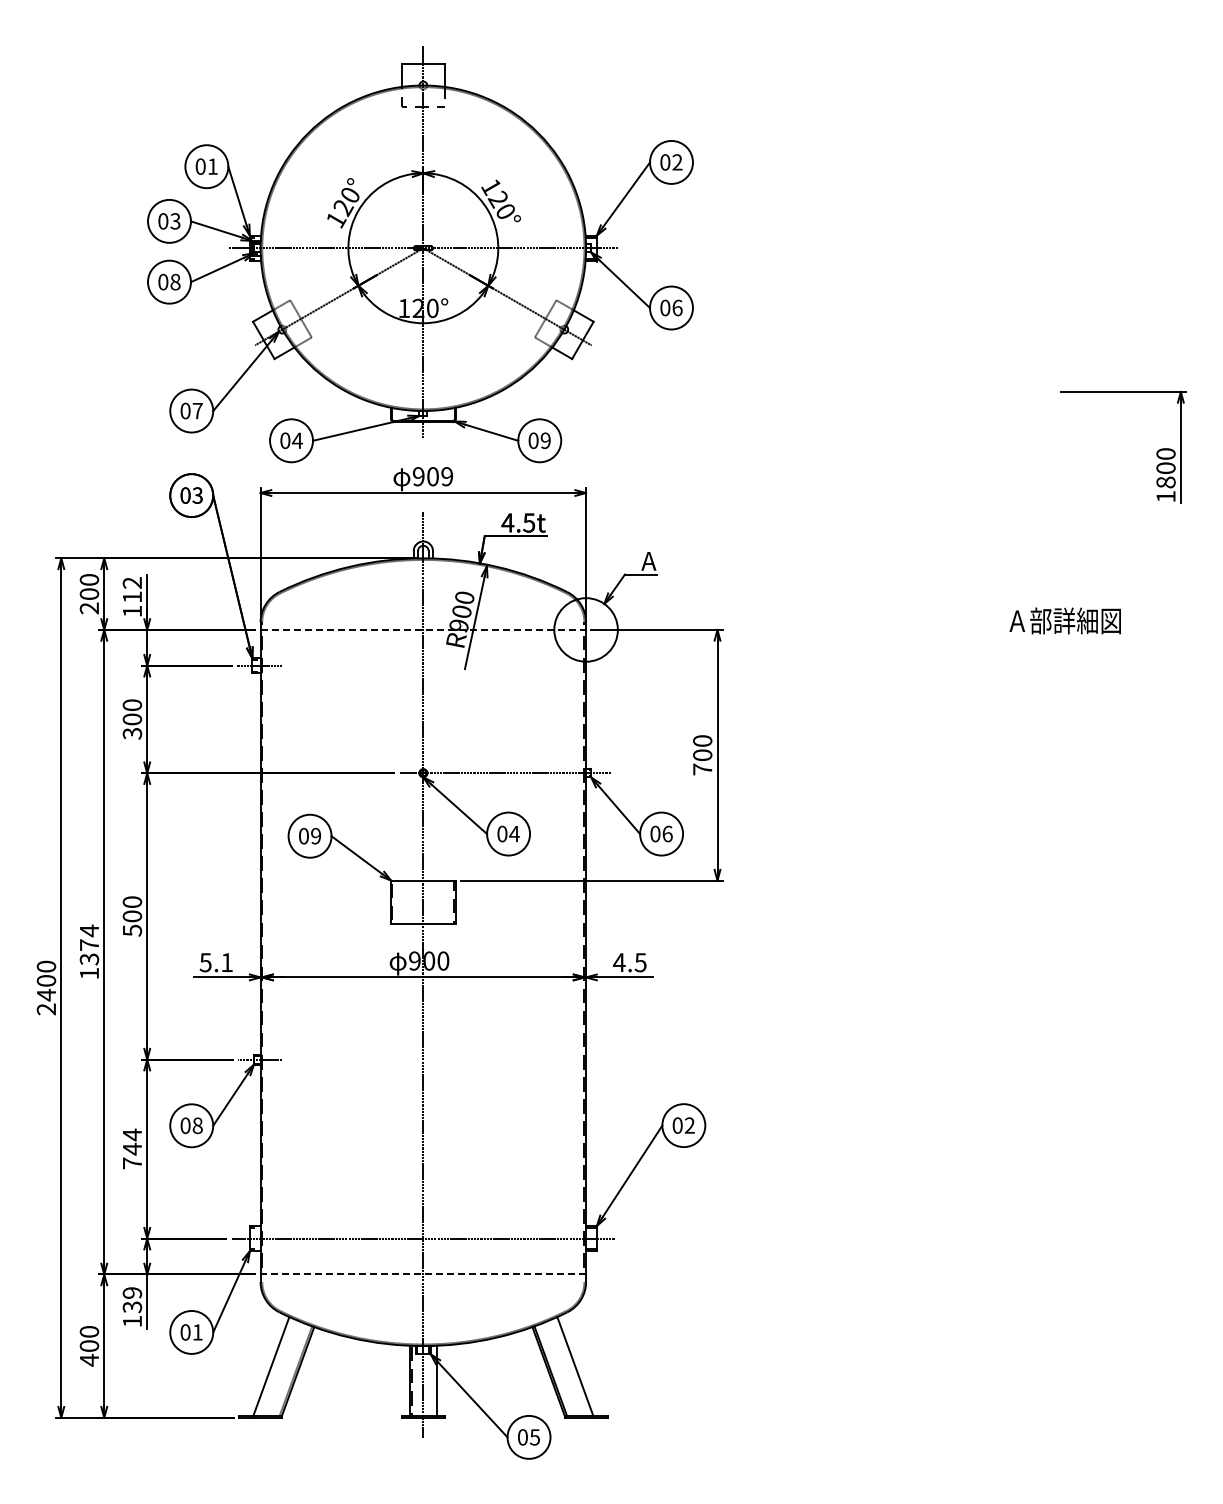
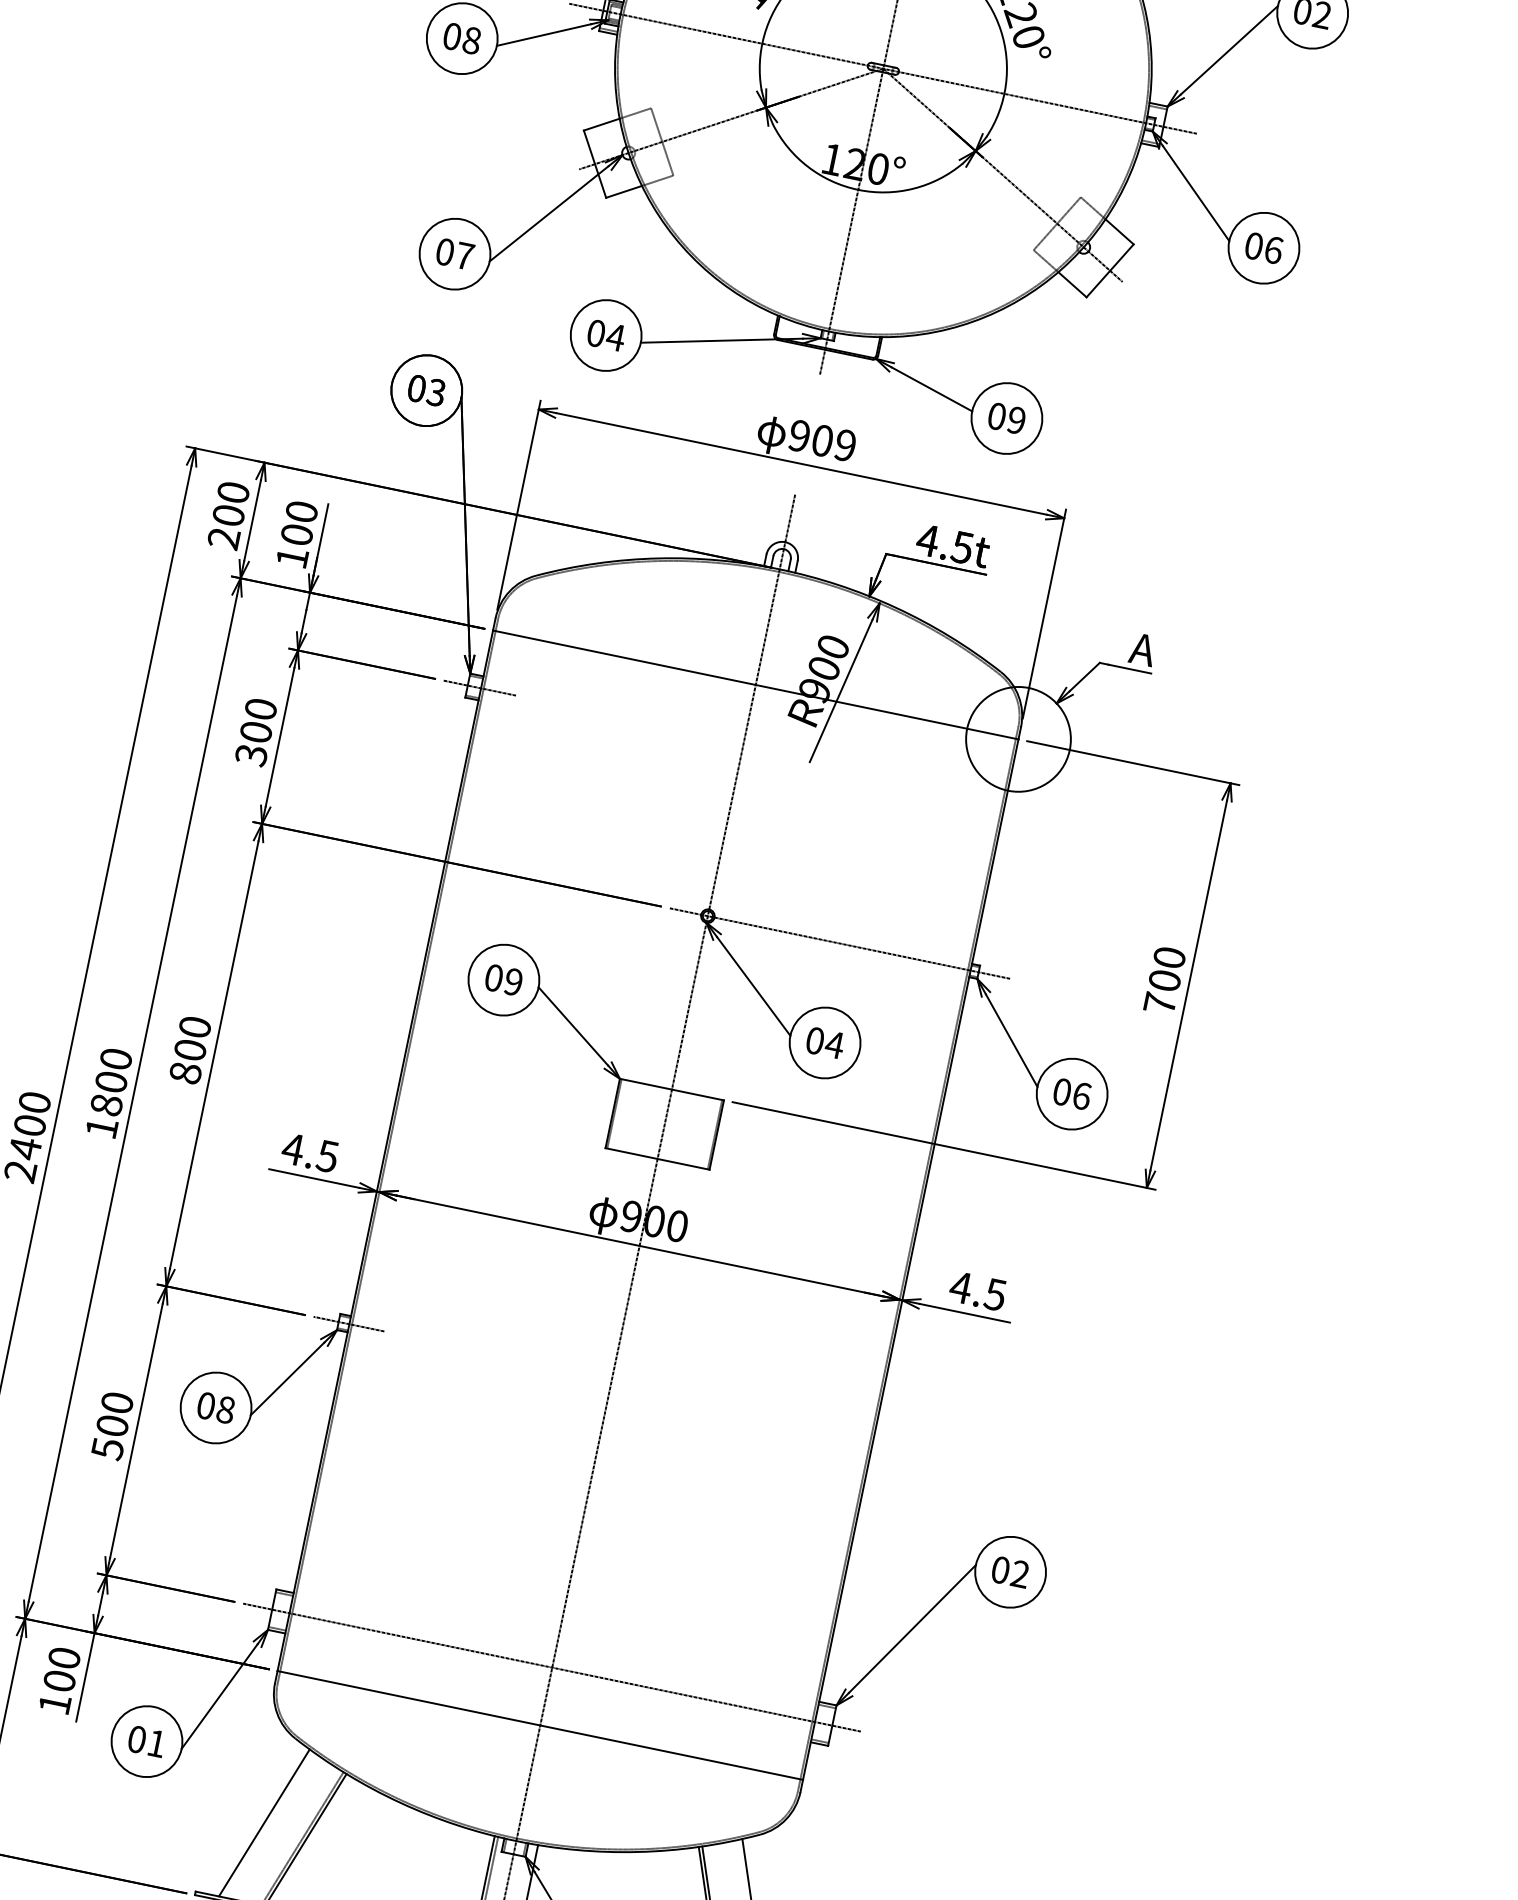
text: (132, 589) -> (299, 522), 112 -> 100
line: (423, 629) -> (756, 684), dashed -> solid
text: (131, 930) -> (184, 1072), 500 -> 800
text: (89, 944) -> (111, 1081), 1374 -> 1800
text: (215, 962) -> (309, 1152), 5.1 -> 4.5
text: (132, 1148) -> (112, 1424), 744 -> 500
line: (423, 1274) -> (540, 1725), dashed -> solid
text: (132, 1300) -> (62, 1670), 139 -> 100

